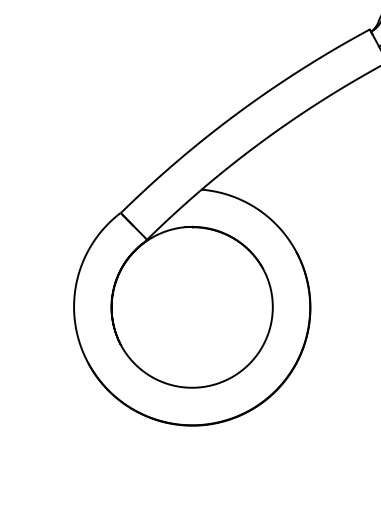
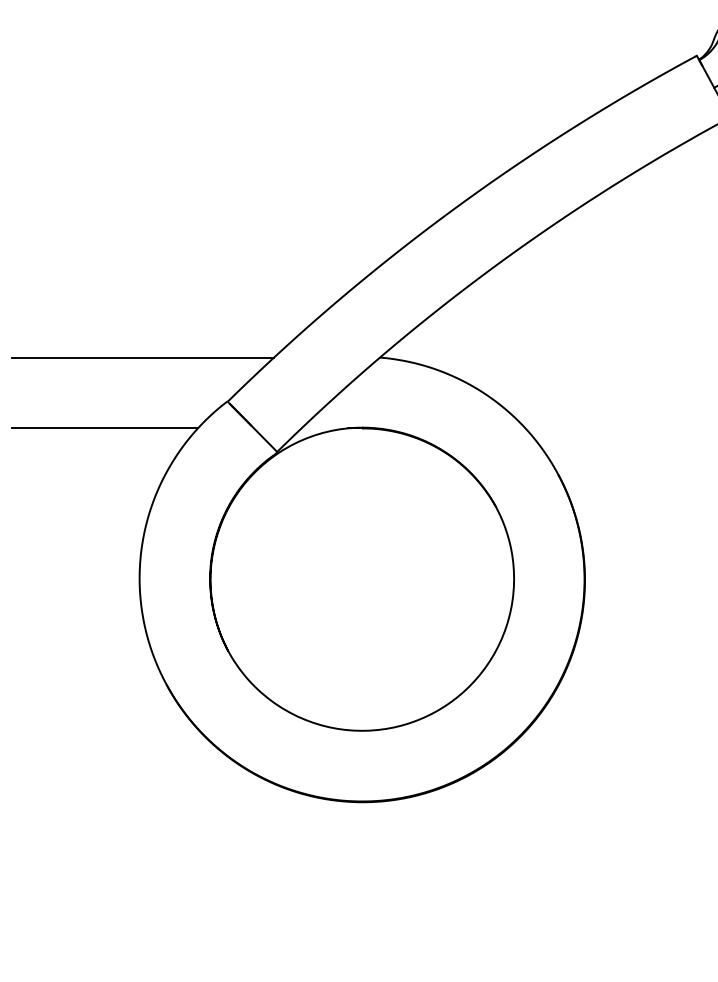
line: (75, 189) -> (142, 357), added
line: (55, 227) -> (104, 428), added

